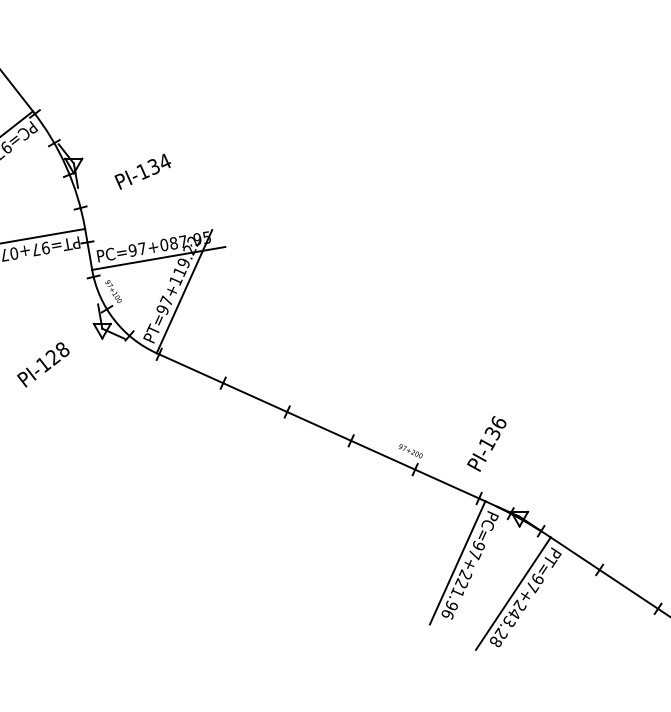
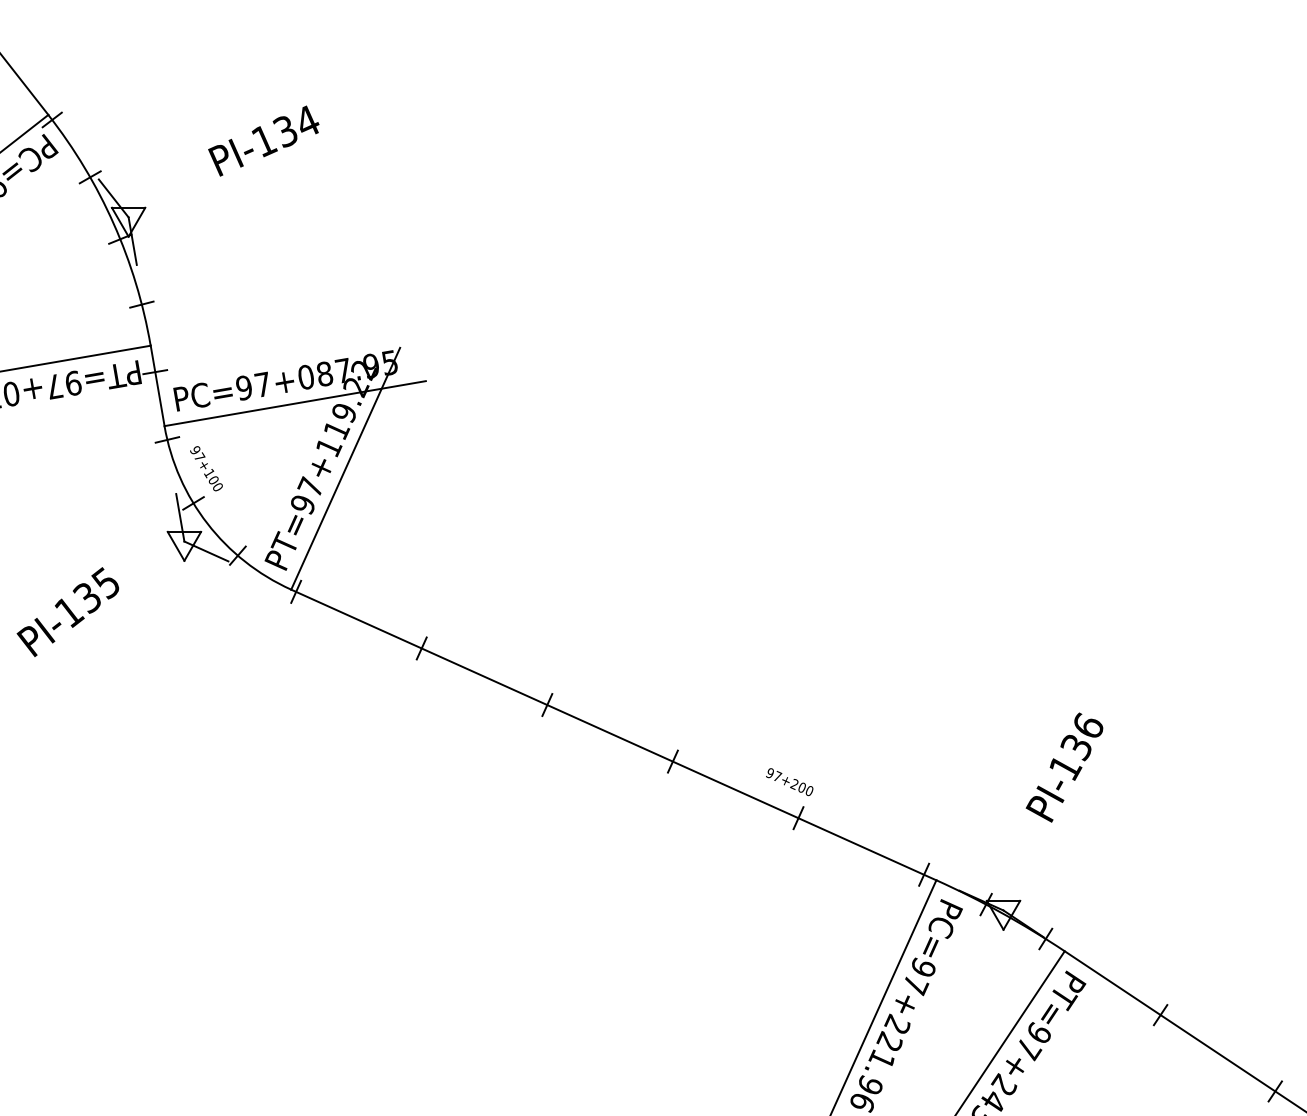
text: (142, 171) -> (263, 140), moved
text: (57, 353) -> (96, 590), PI-128 -> PI-135
text: (486, 443) -> (1064, 766), moved

